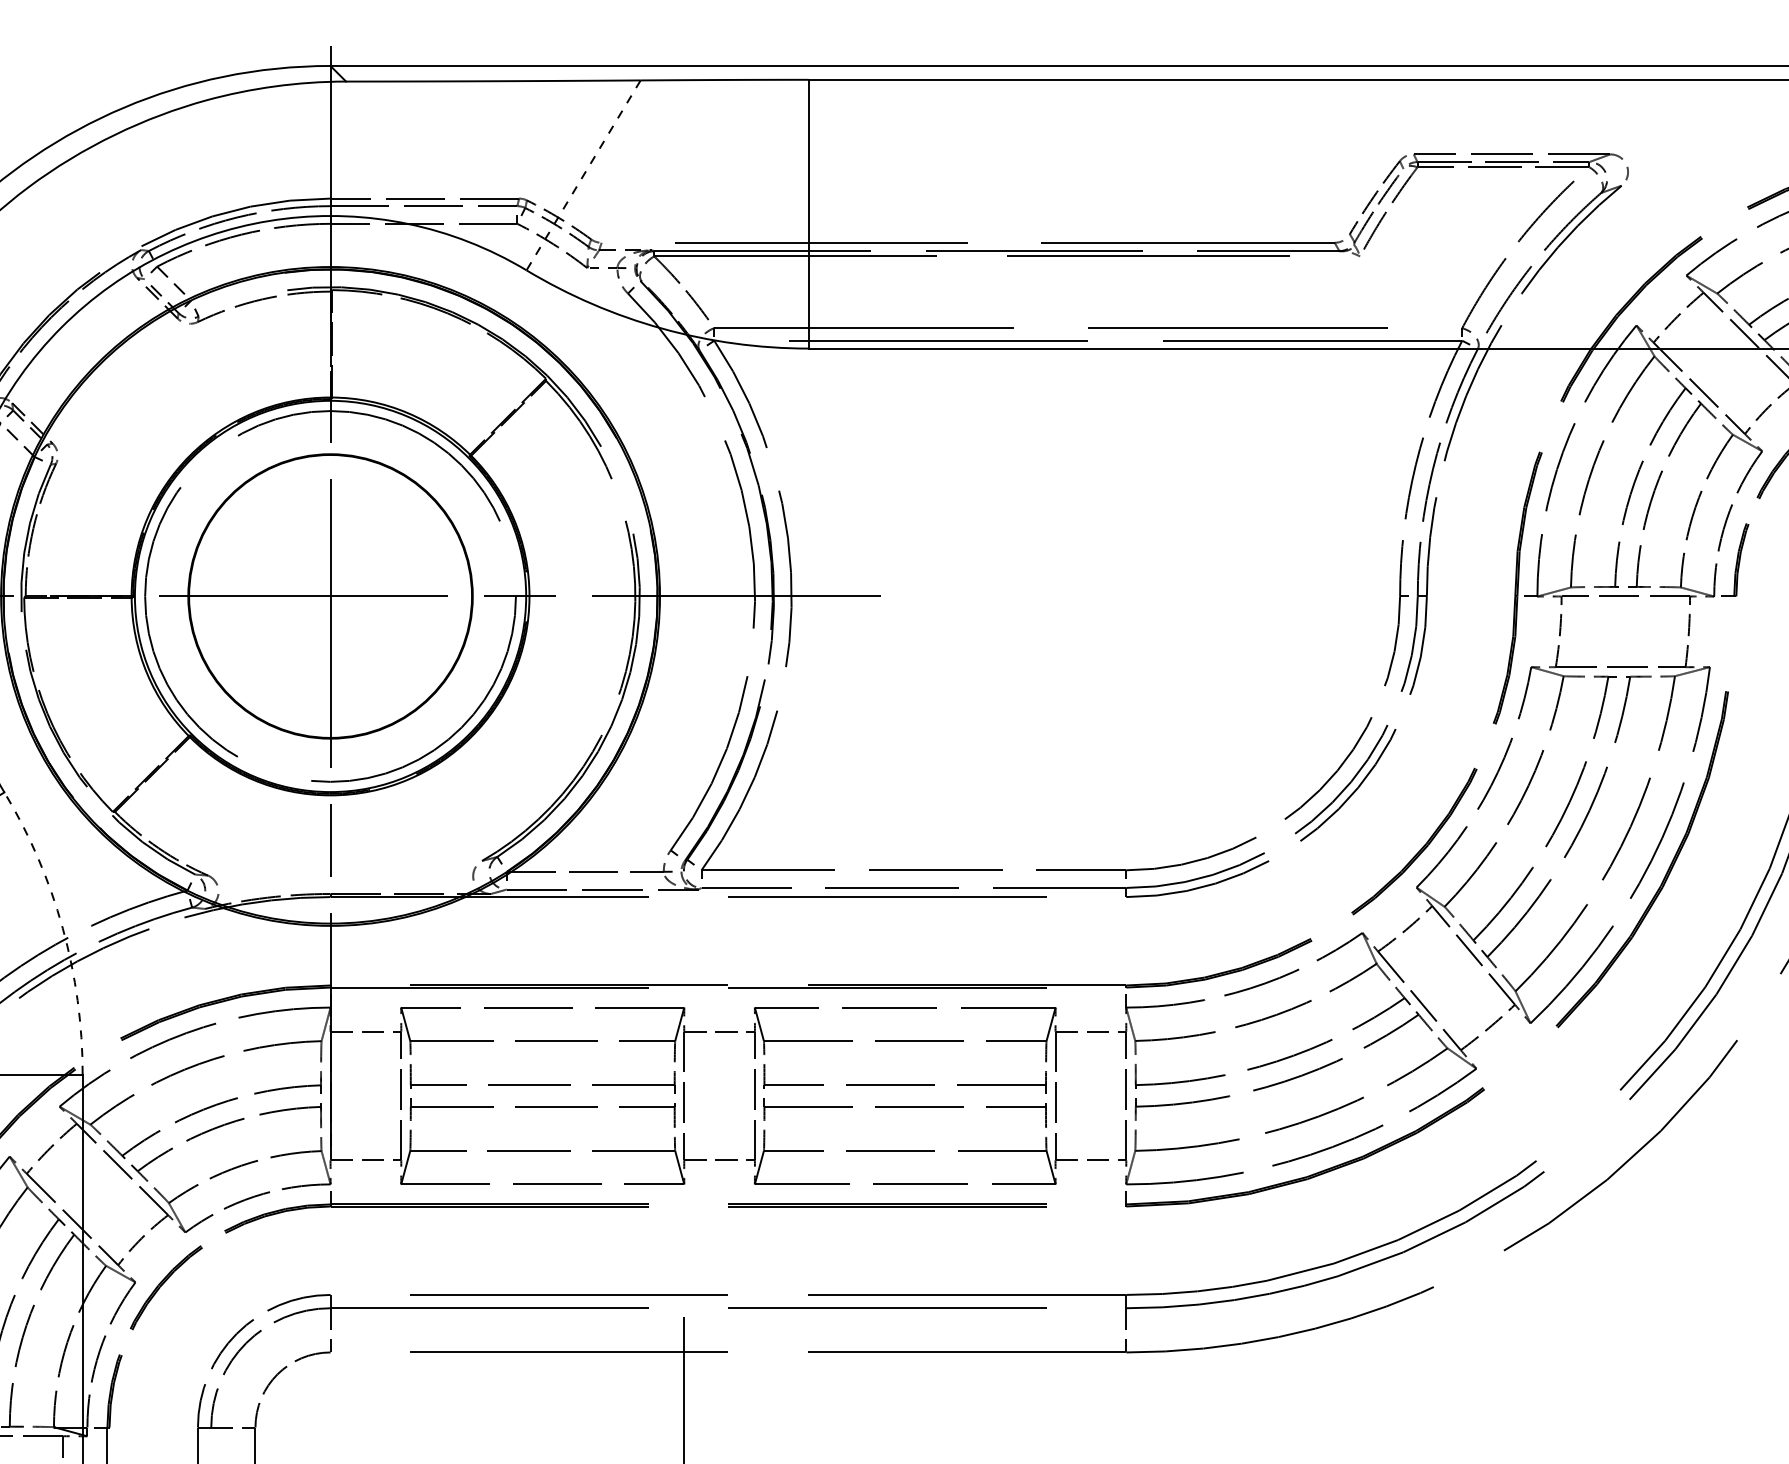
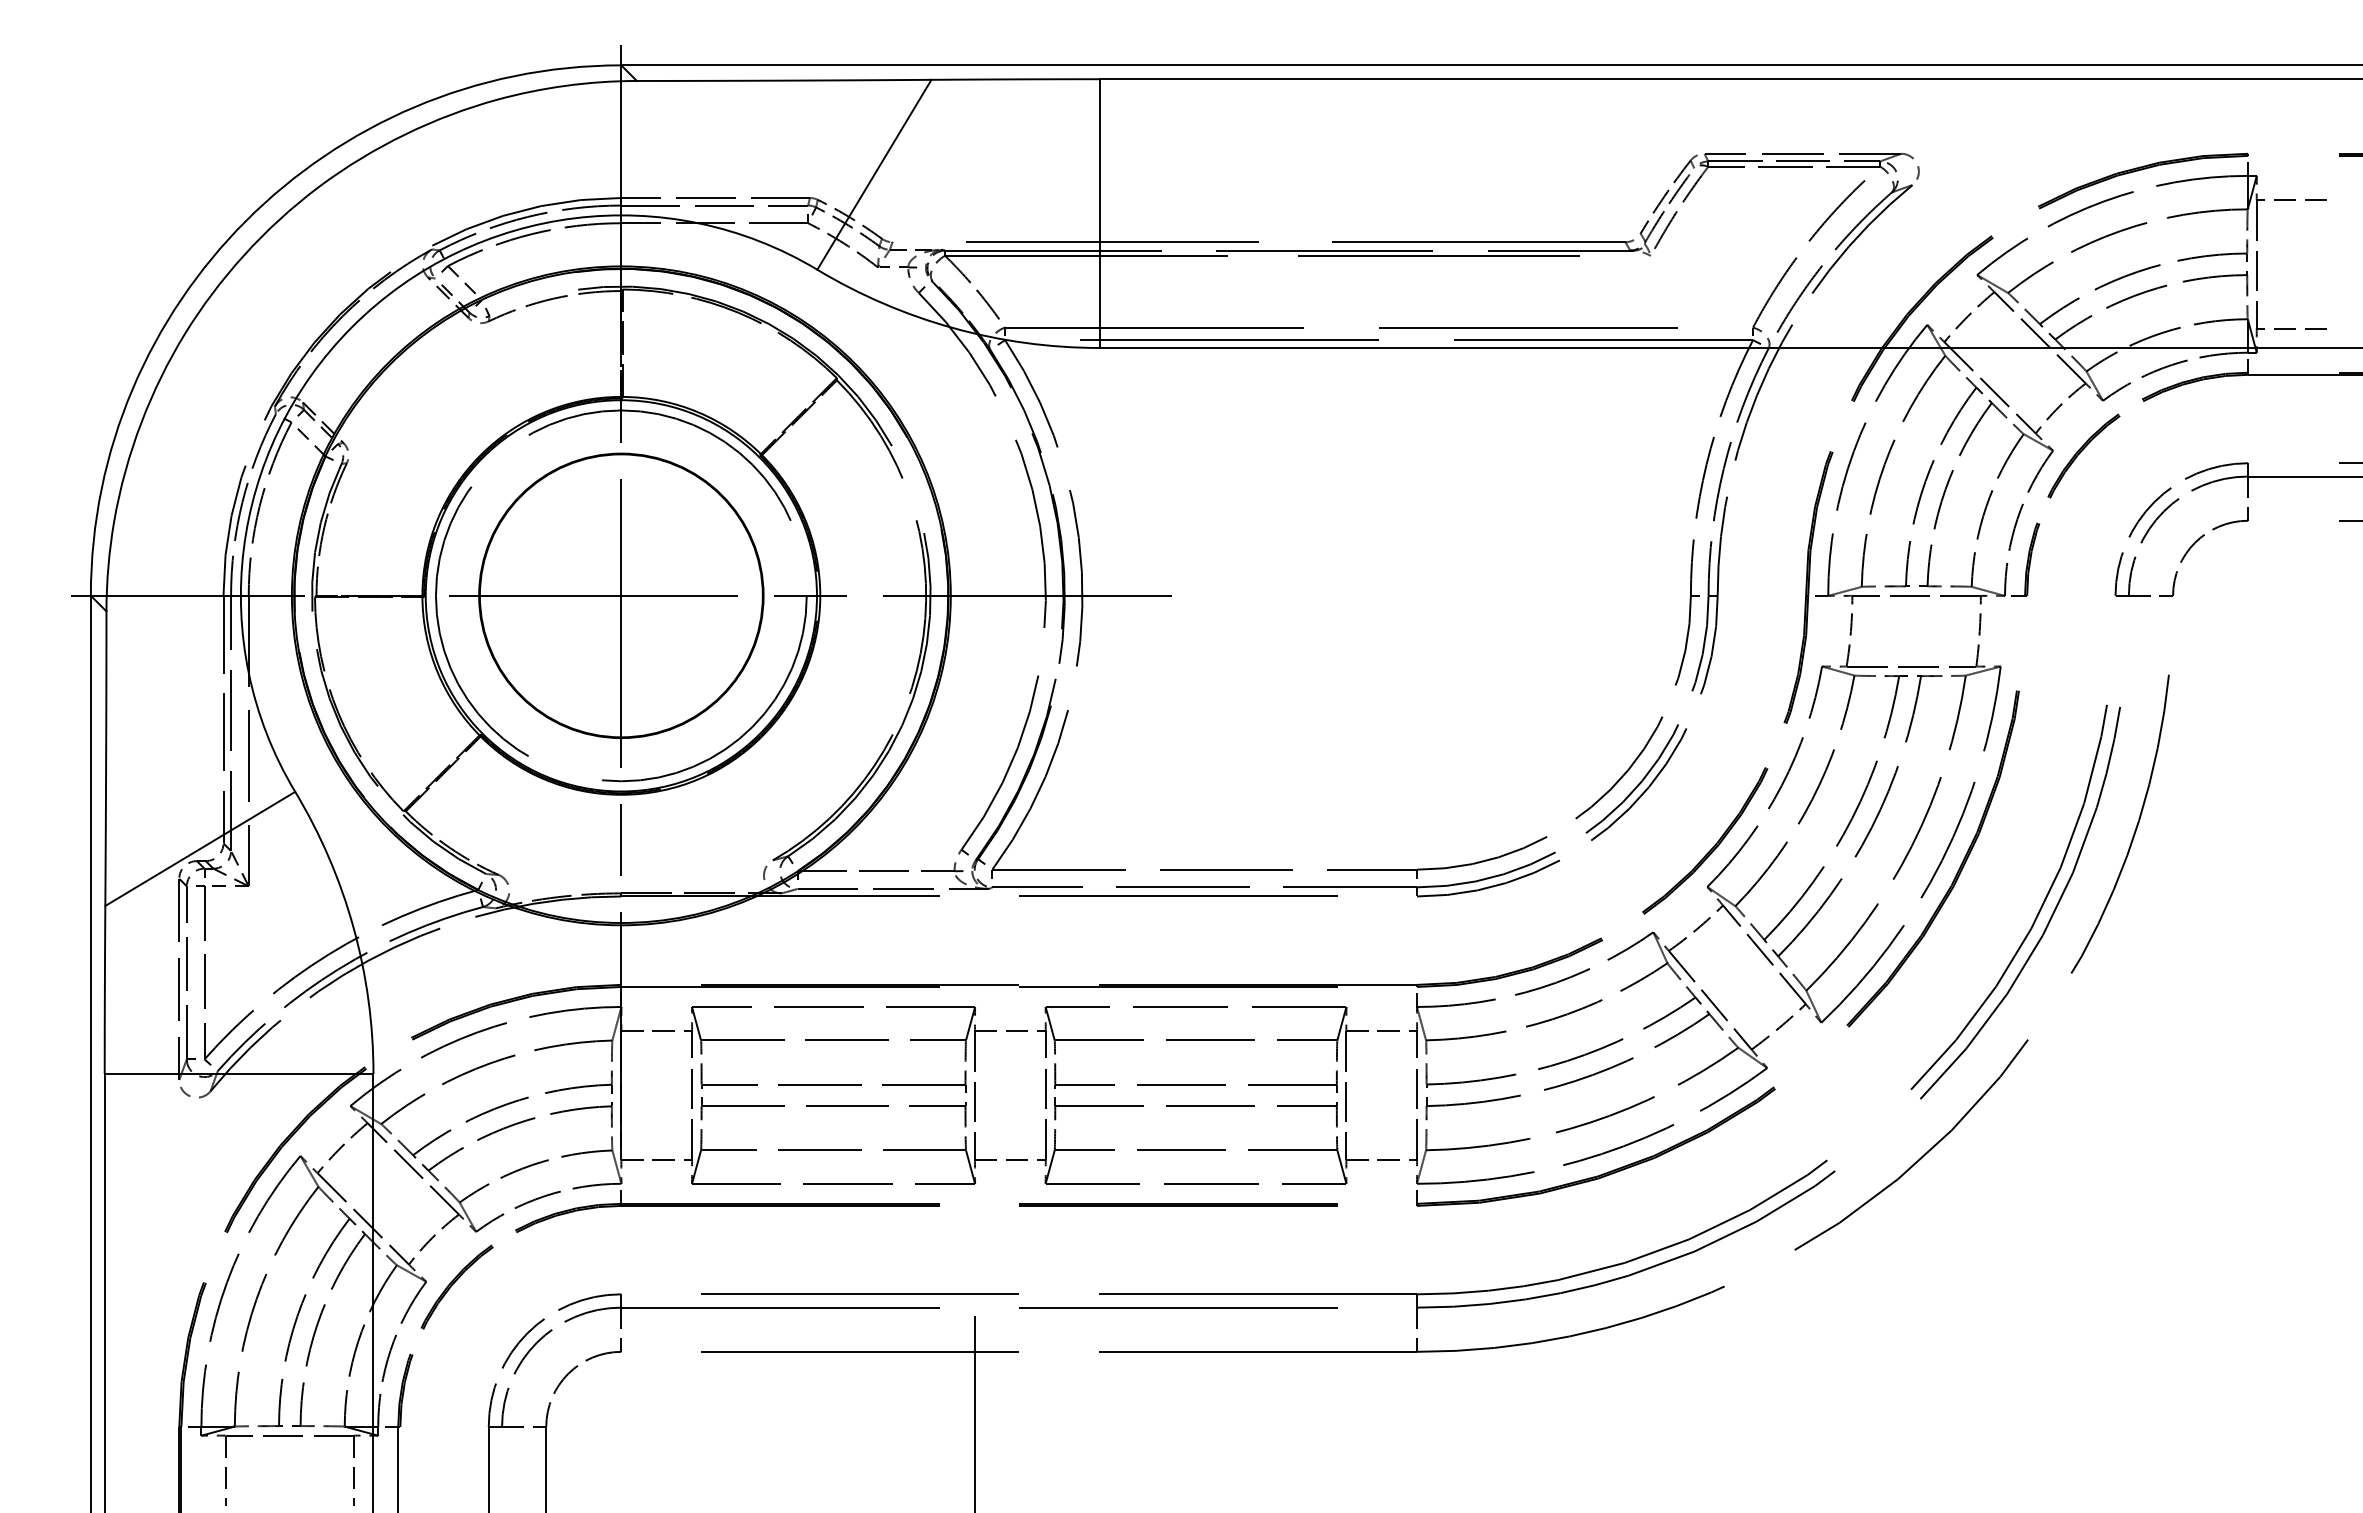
line: (583, 175) -> (874, 174), dashed -> solid
arc: (62, 928) -> (353, 927), dashed -> solid

